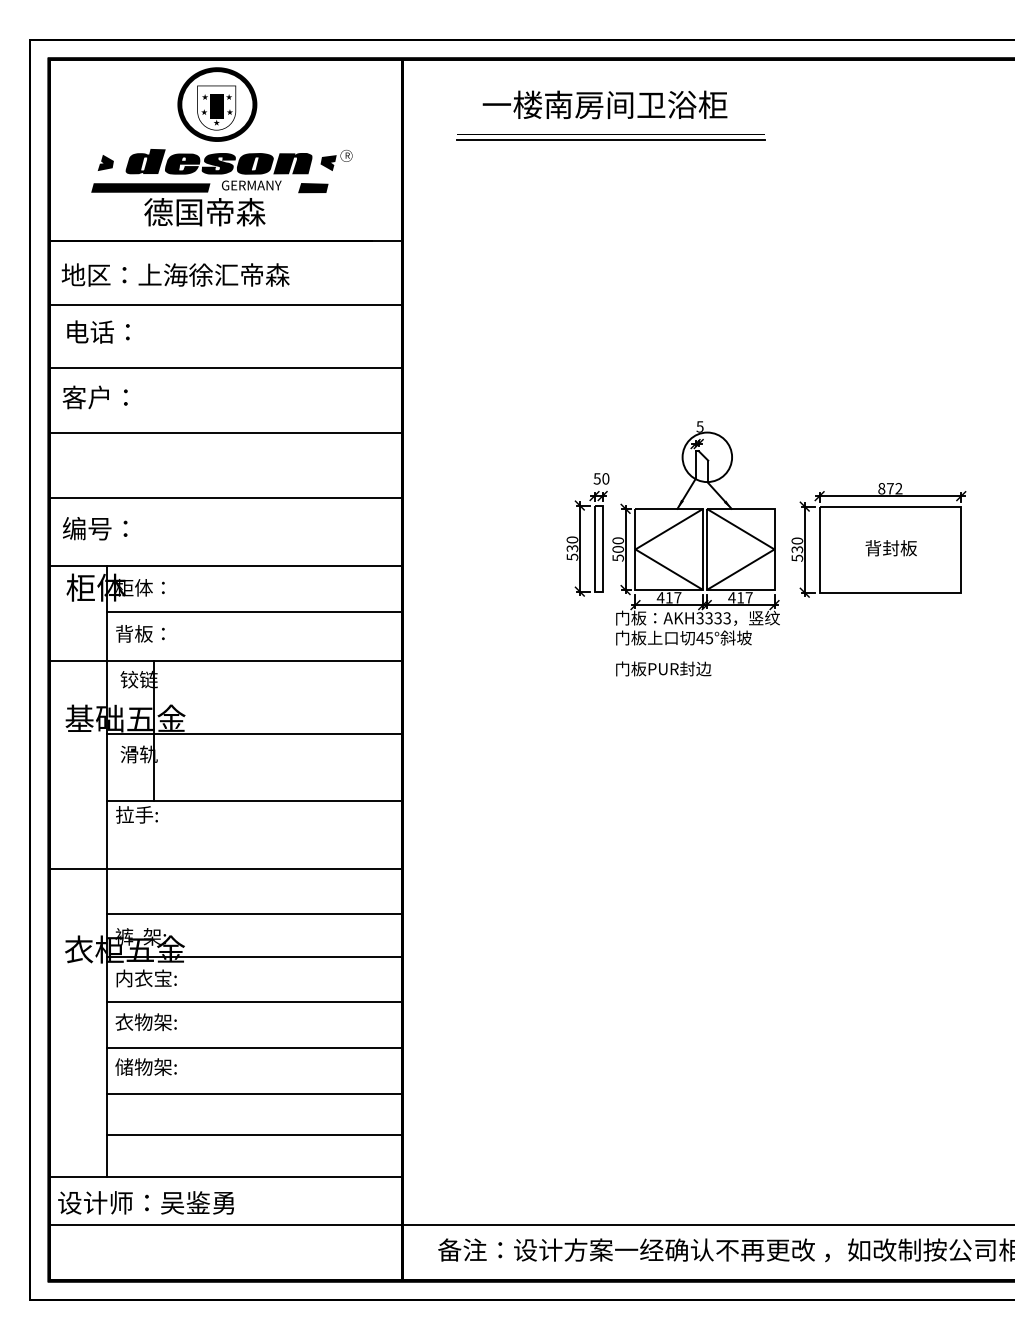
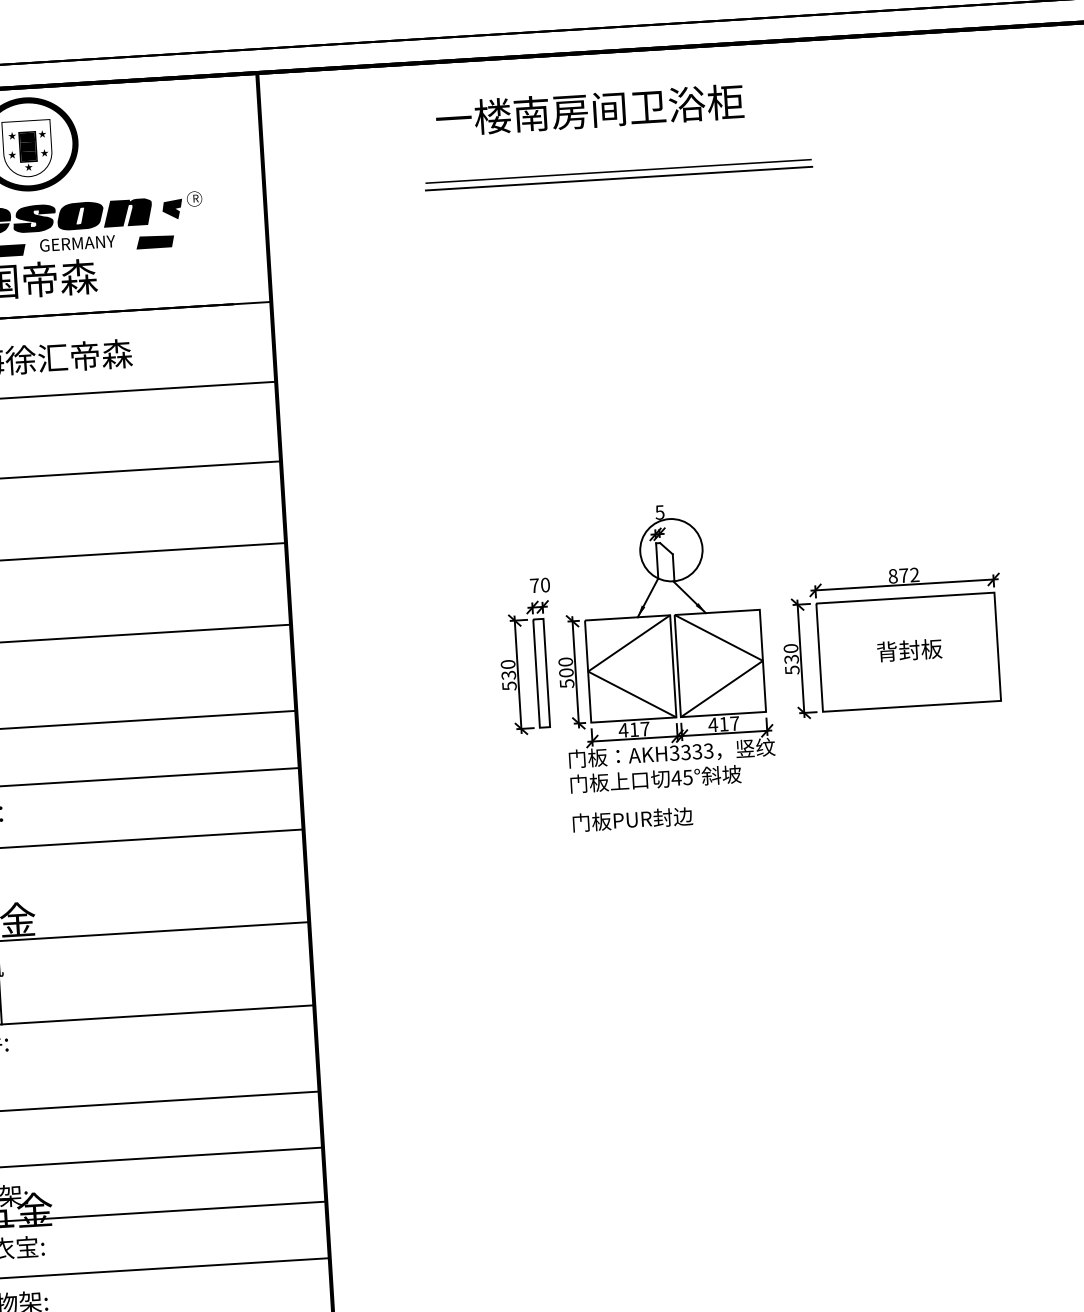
text: (604, 104) -> (589, 109), moved
part: (610, 137) -> (618, 175), moved
text: (596, 478) -> (533, 585), 50 -> 70

